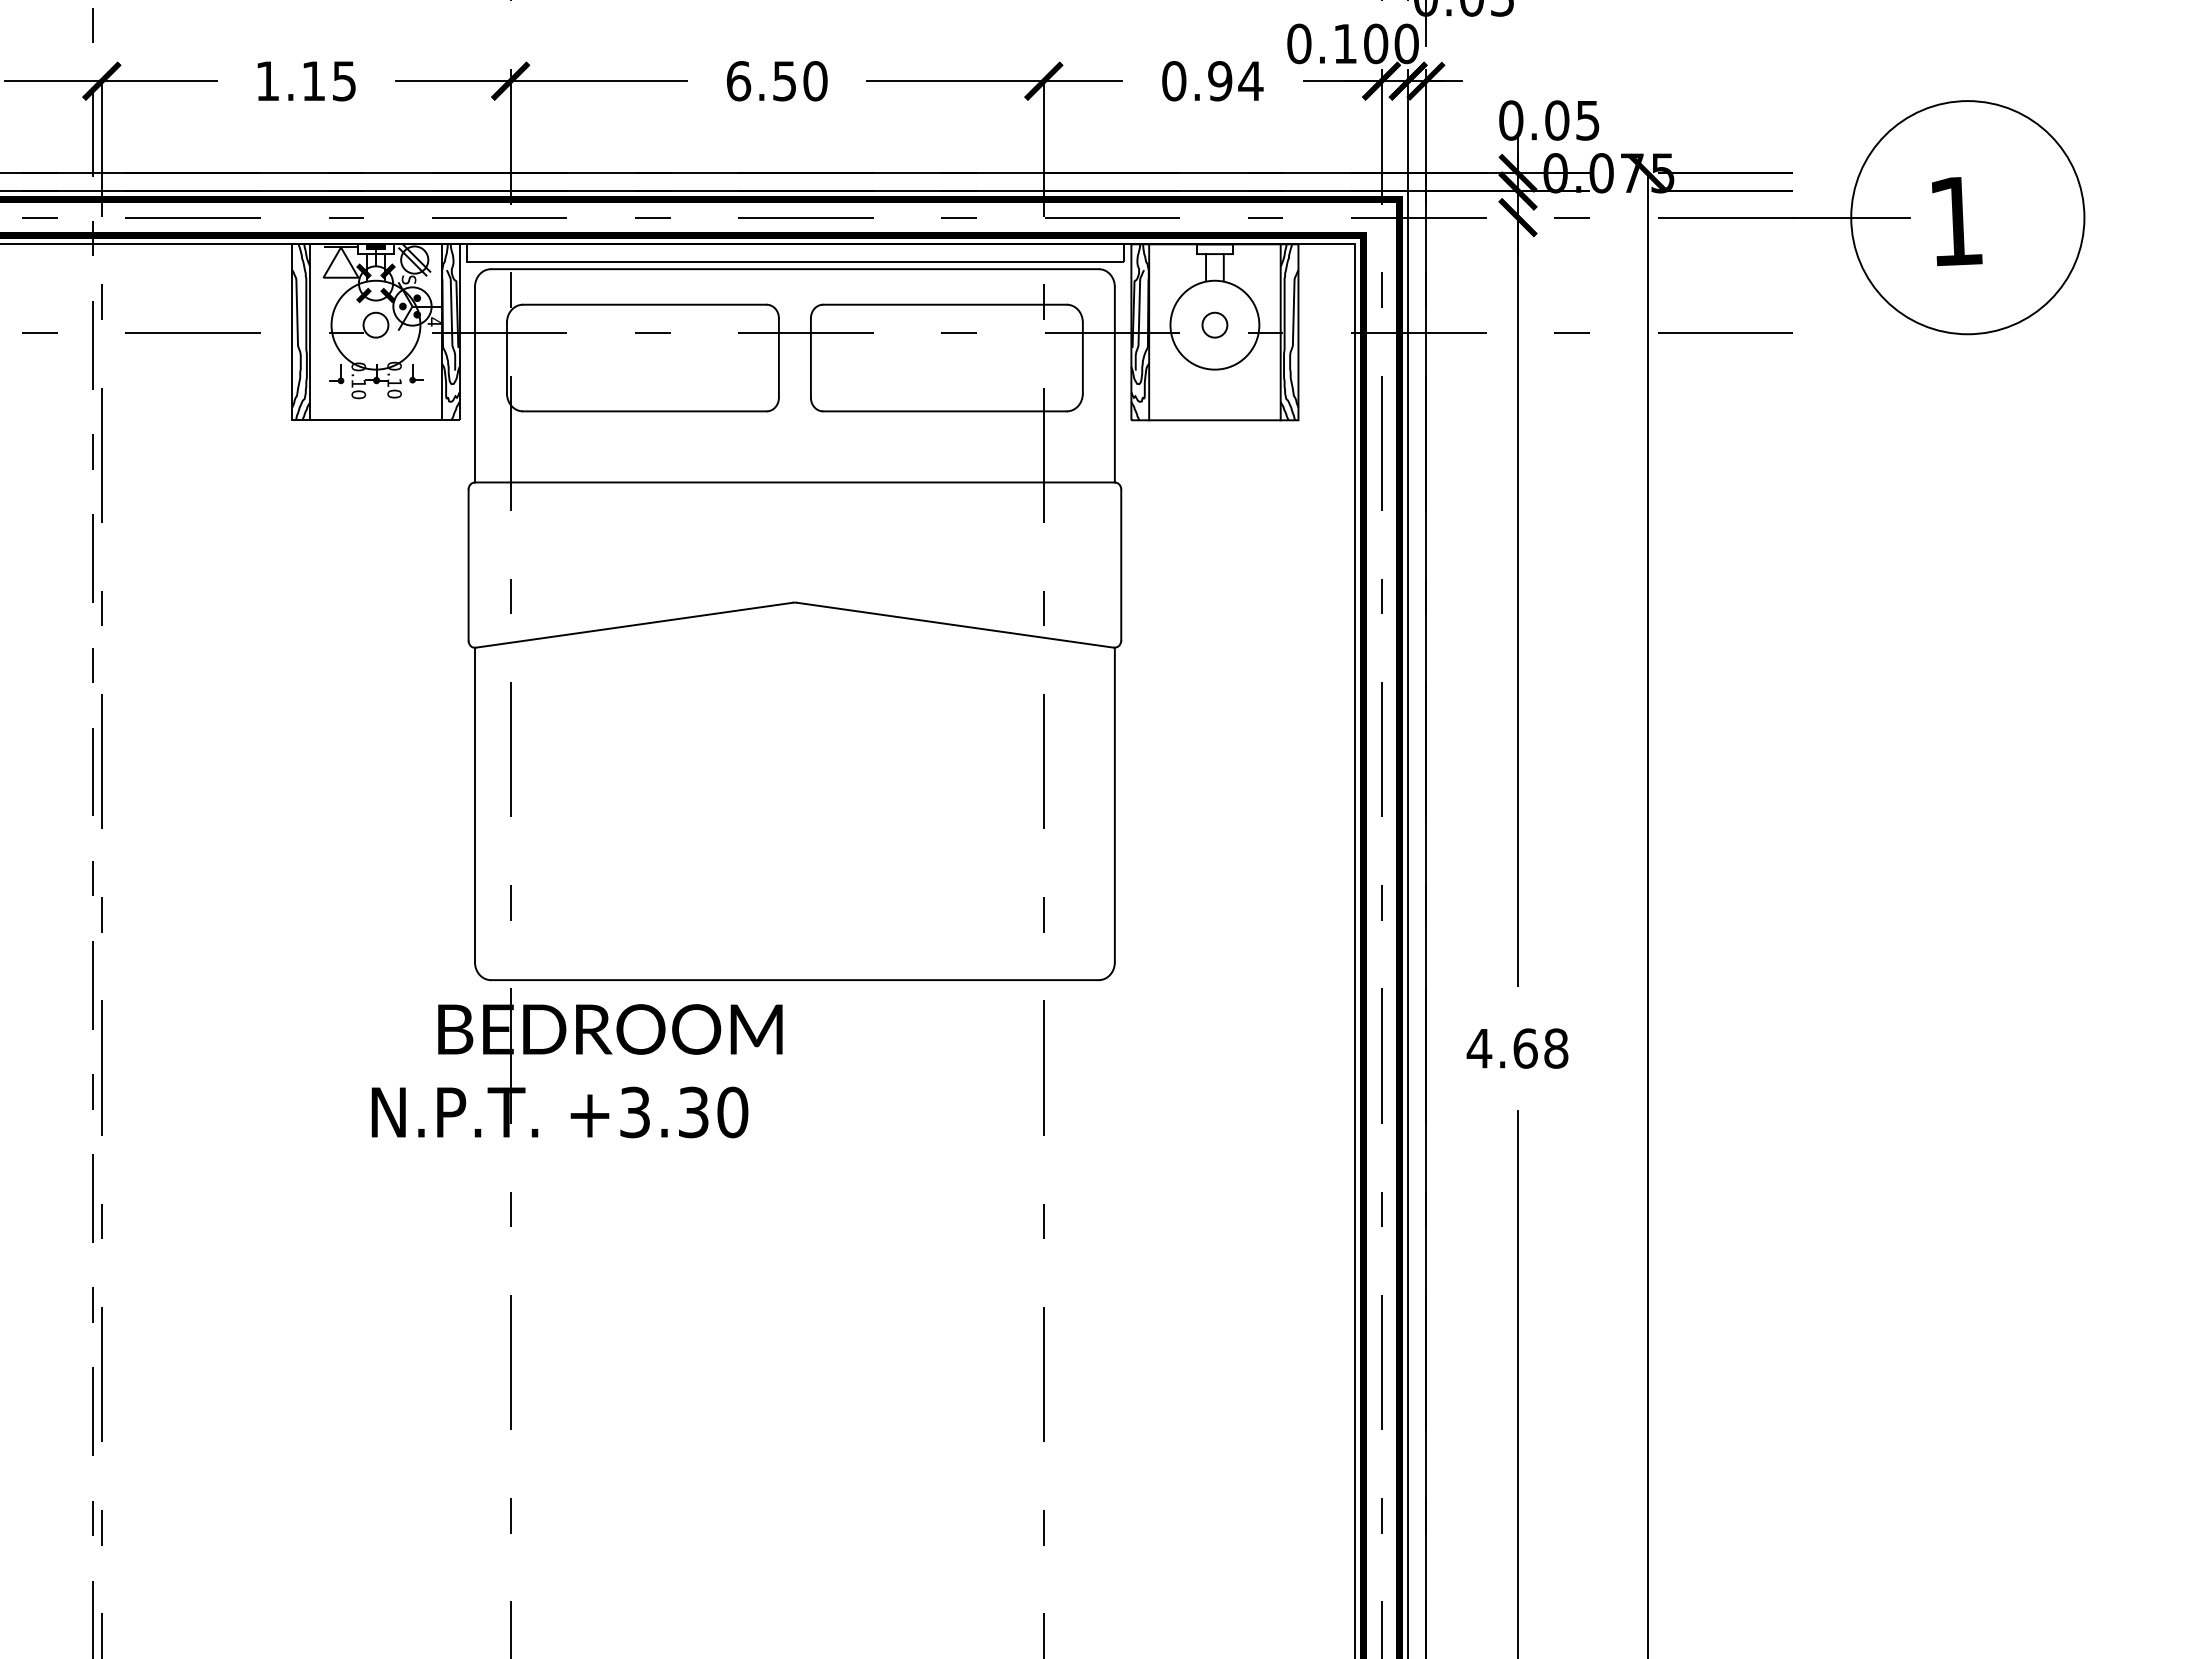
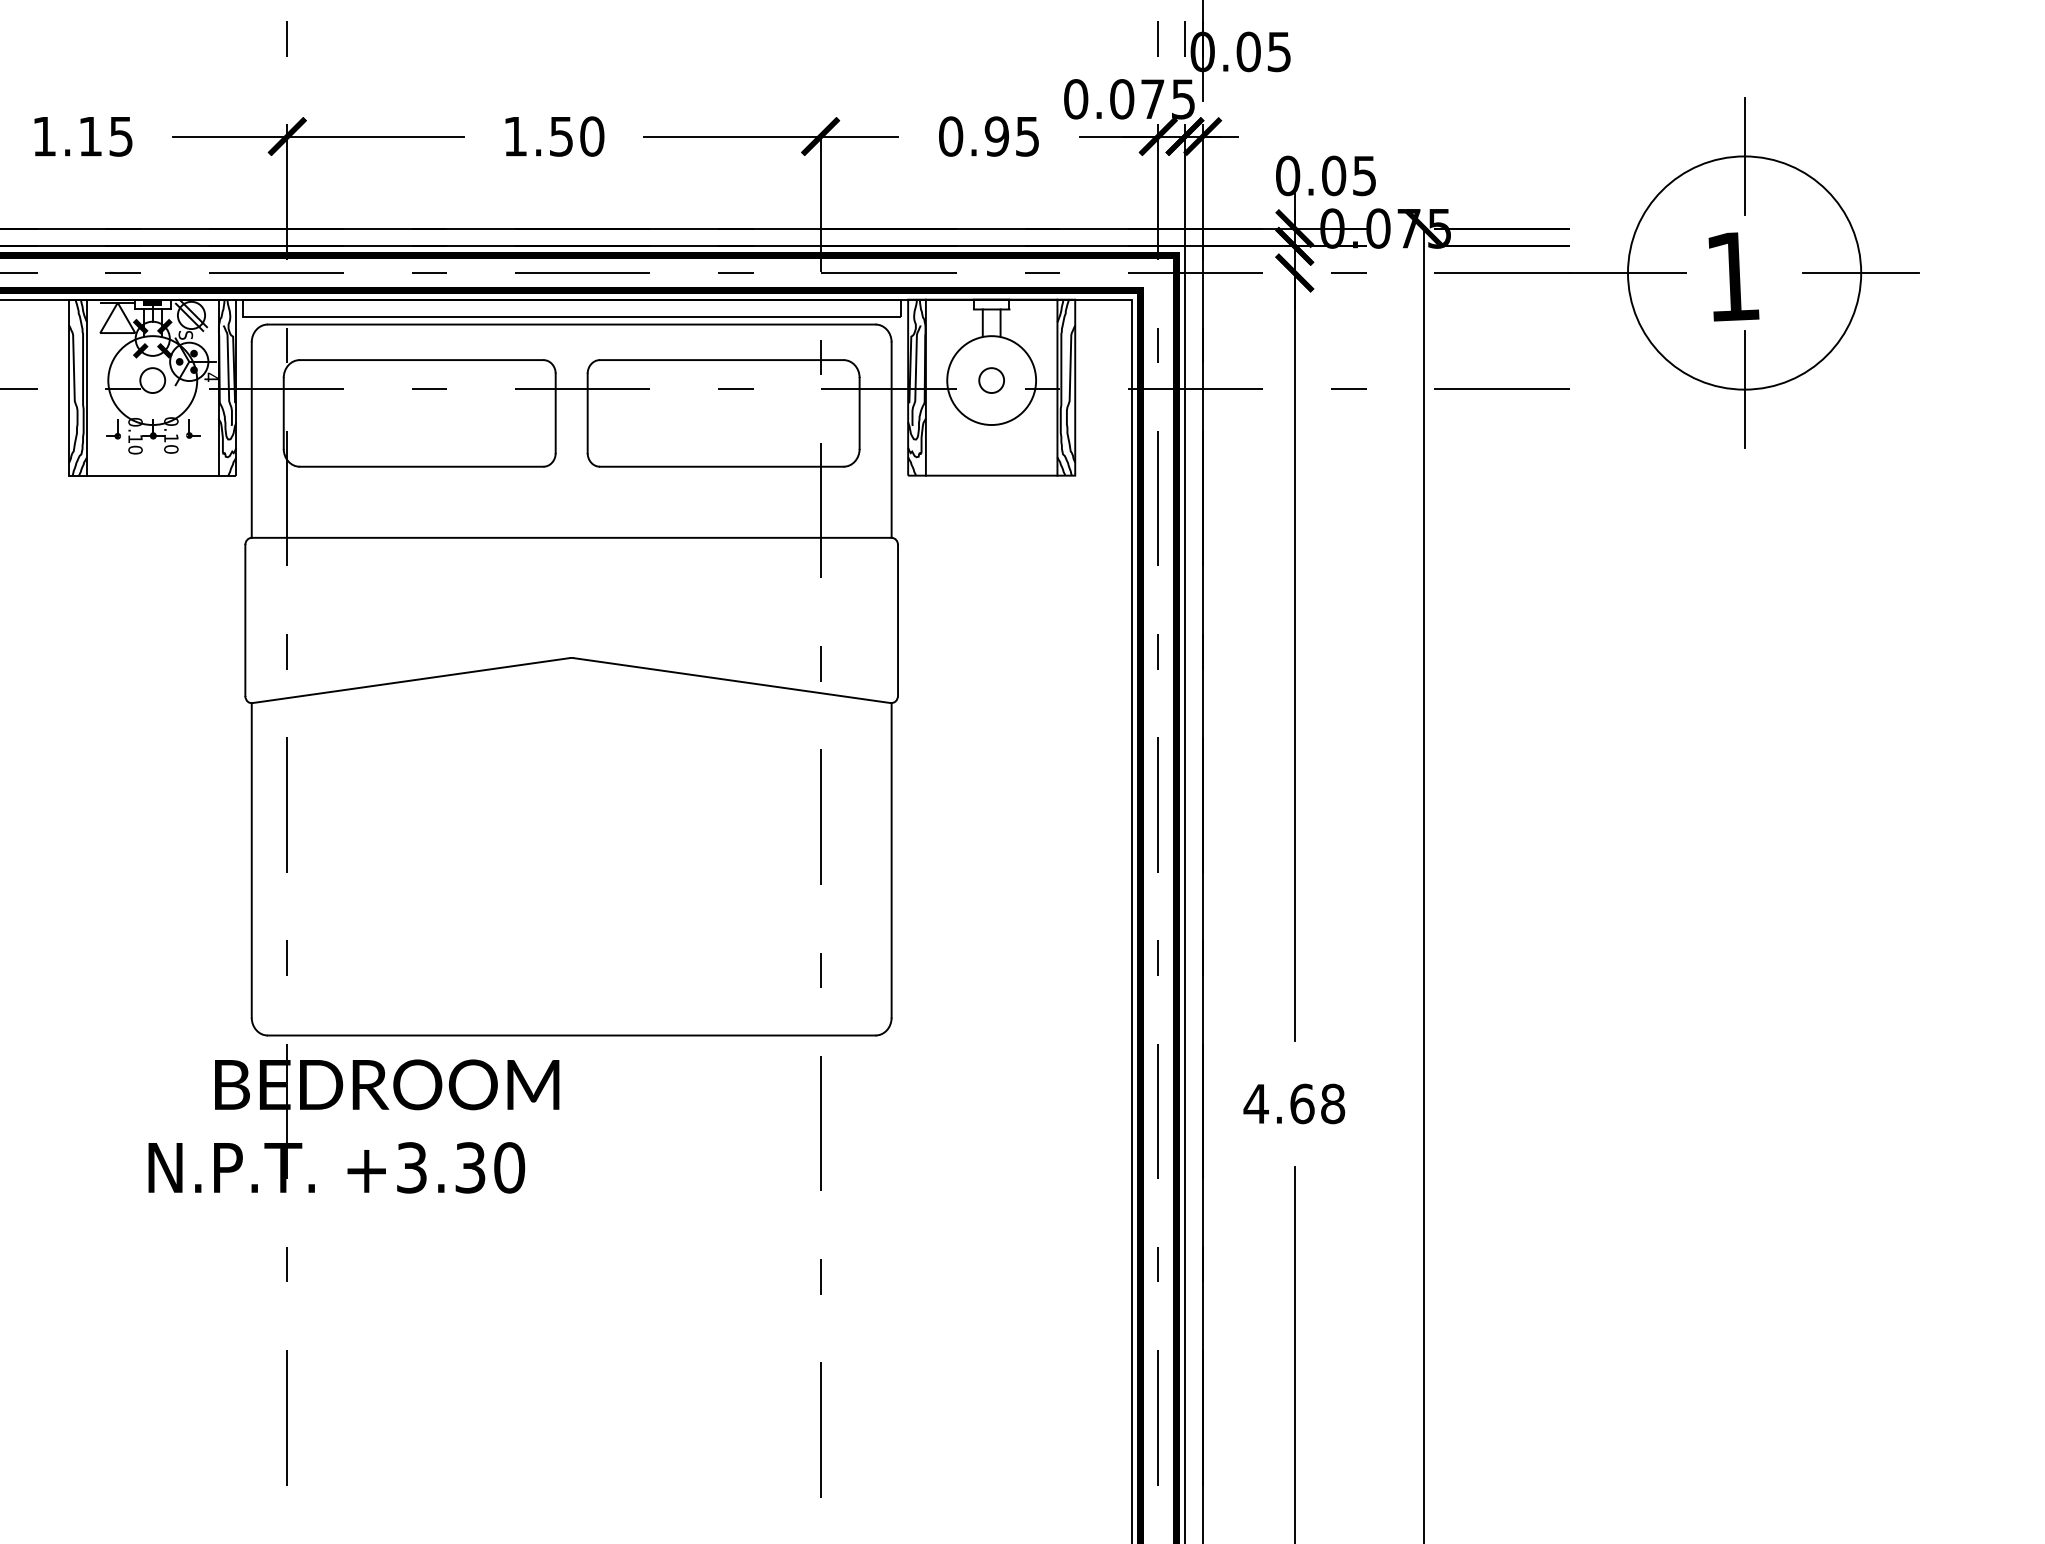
text: (1375, 43) -> (1152, 98), 0.100 -> 0.075
text: (739, 81) -> (516, 136), 6.50 -> 1.50
text: (1250, 81) -> (1027, 136), 0.94 -> 0.95
line: (1967, 100) -> (1744, 155), added
line: (2084, 217) -> (1861, 272), added
line: (1967, 333) -> (1744, 388), added

